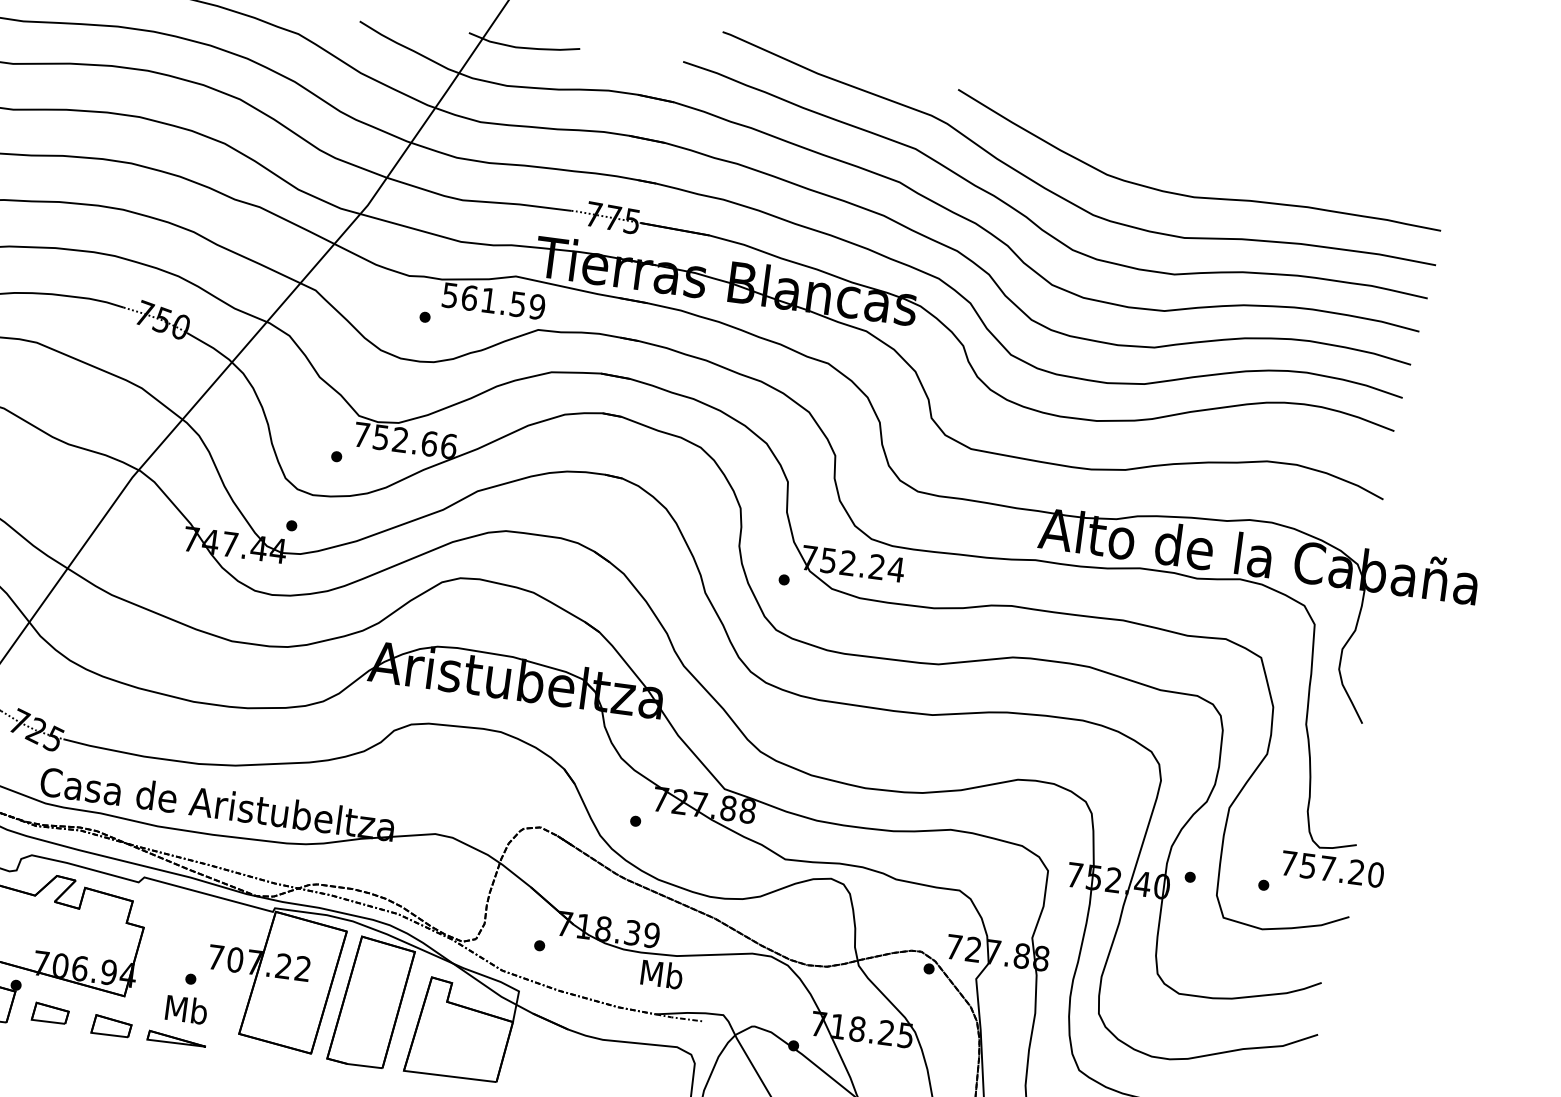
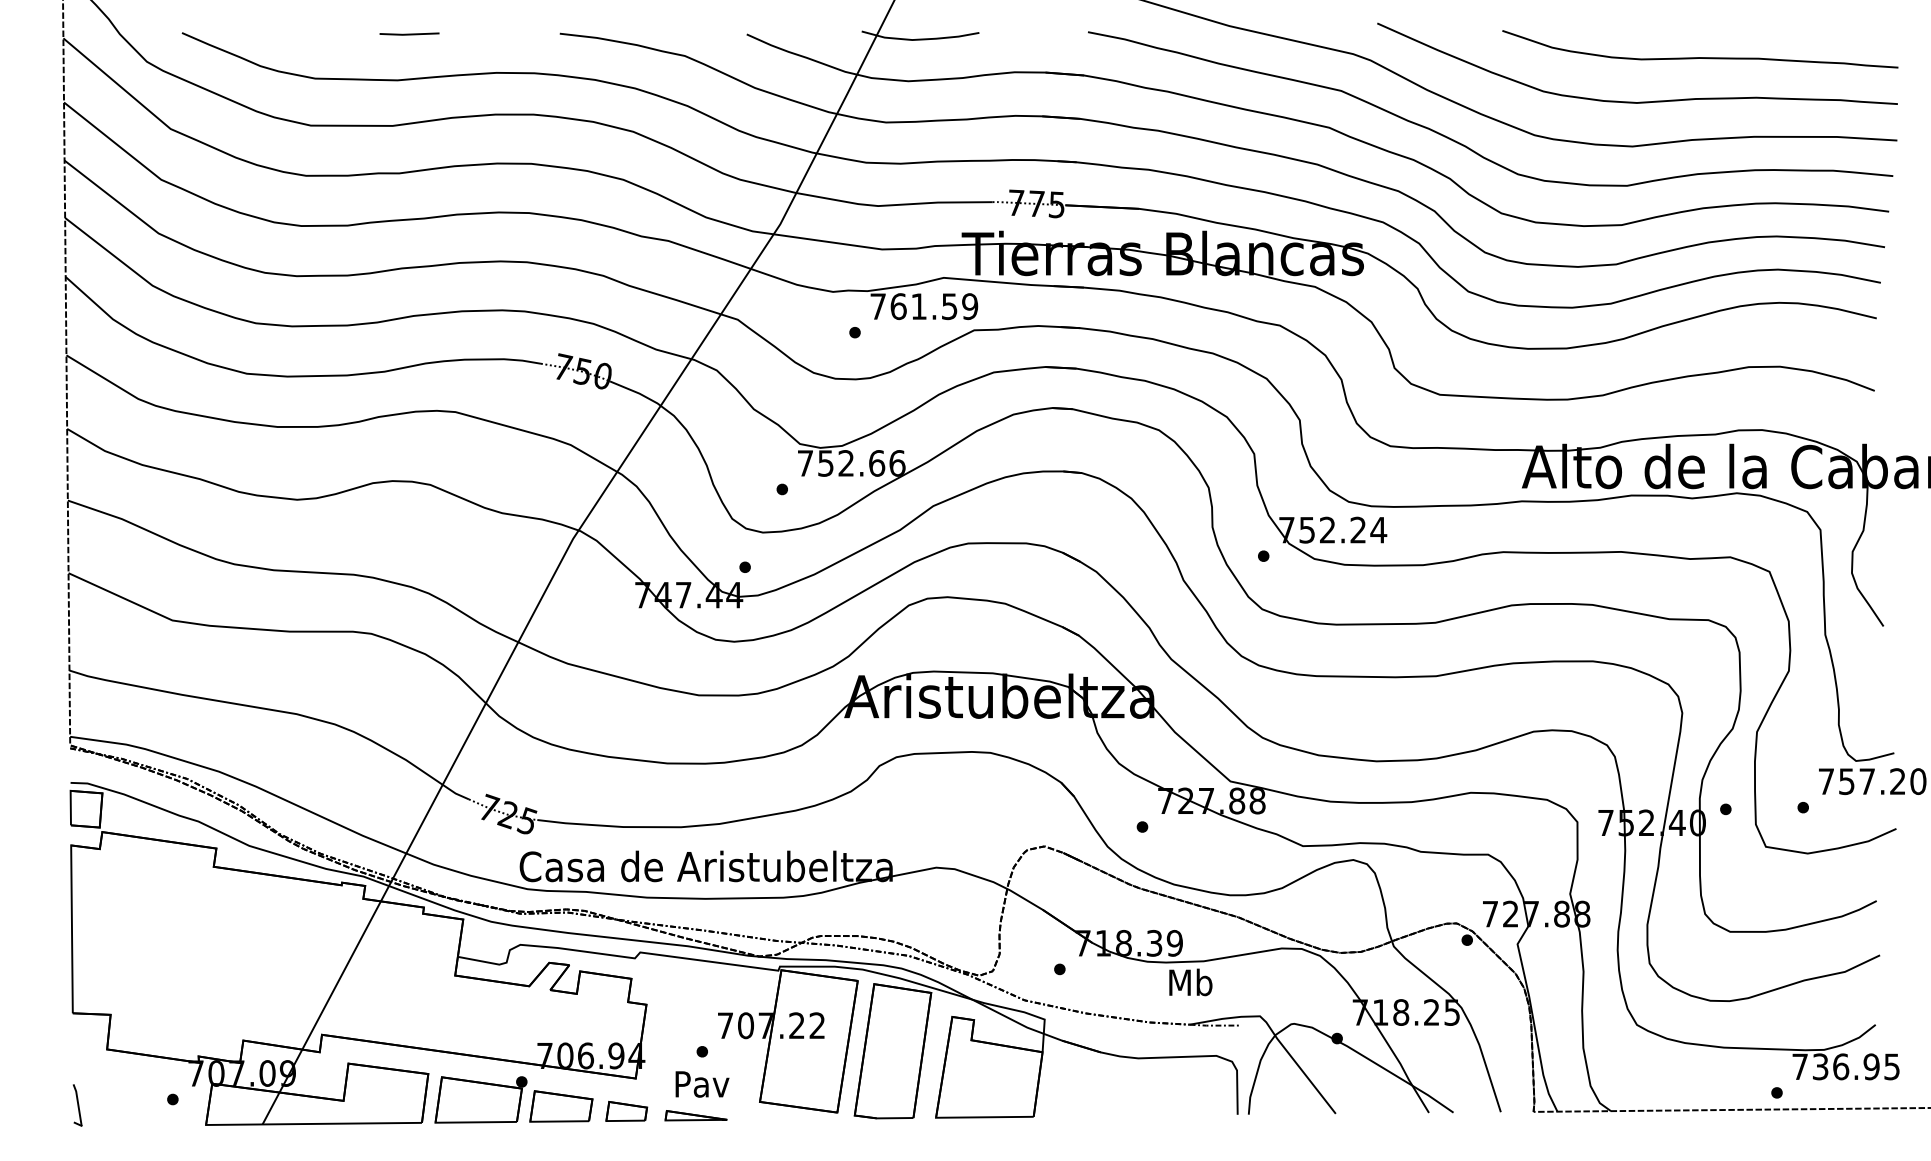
curve: (1259, 162) -> (1700, 57), added
text: (449, 295) -> (877, 306), 561.59 -> 761.59
text: (187, 1009) -> (702, 1083), Mb -> Pav
part: (50, 1013) -> (561, 1106), size x1.67

